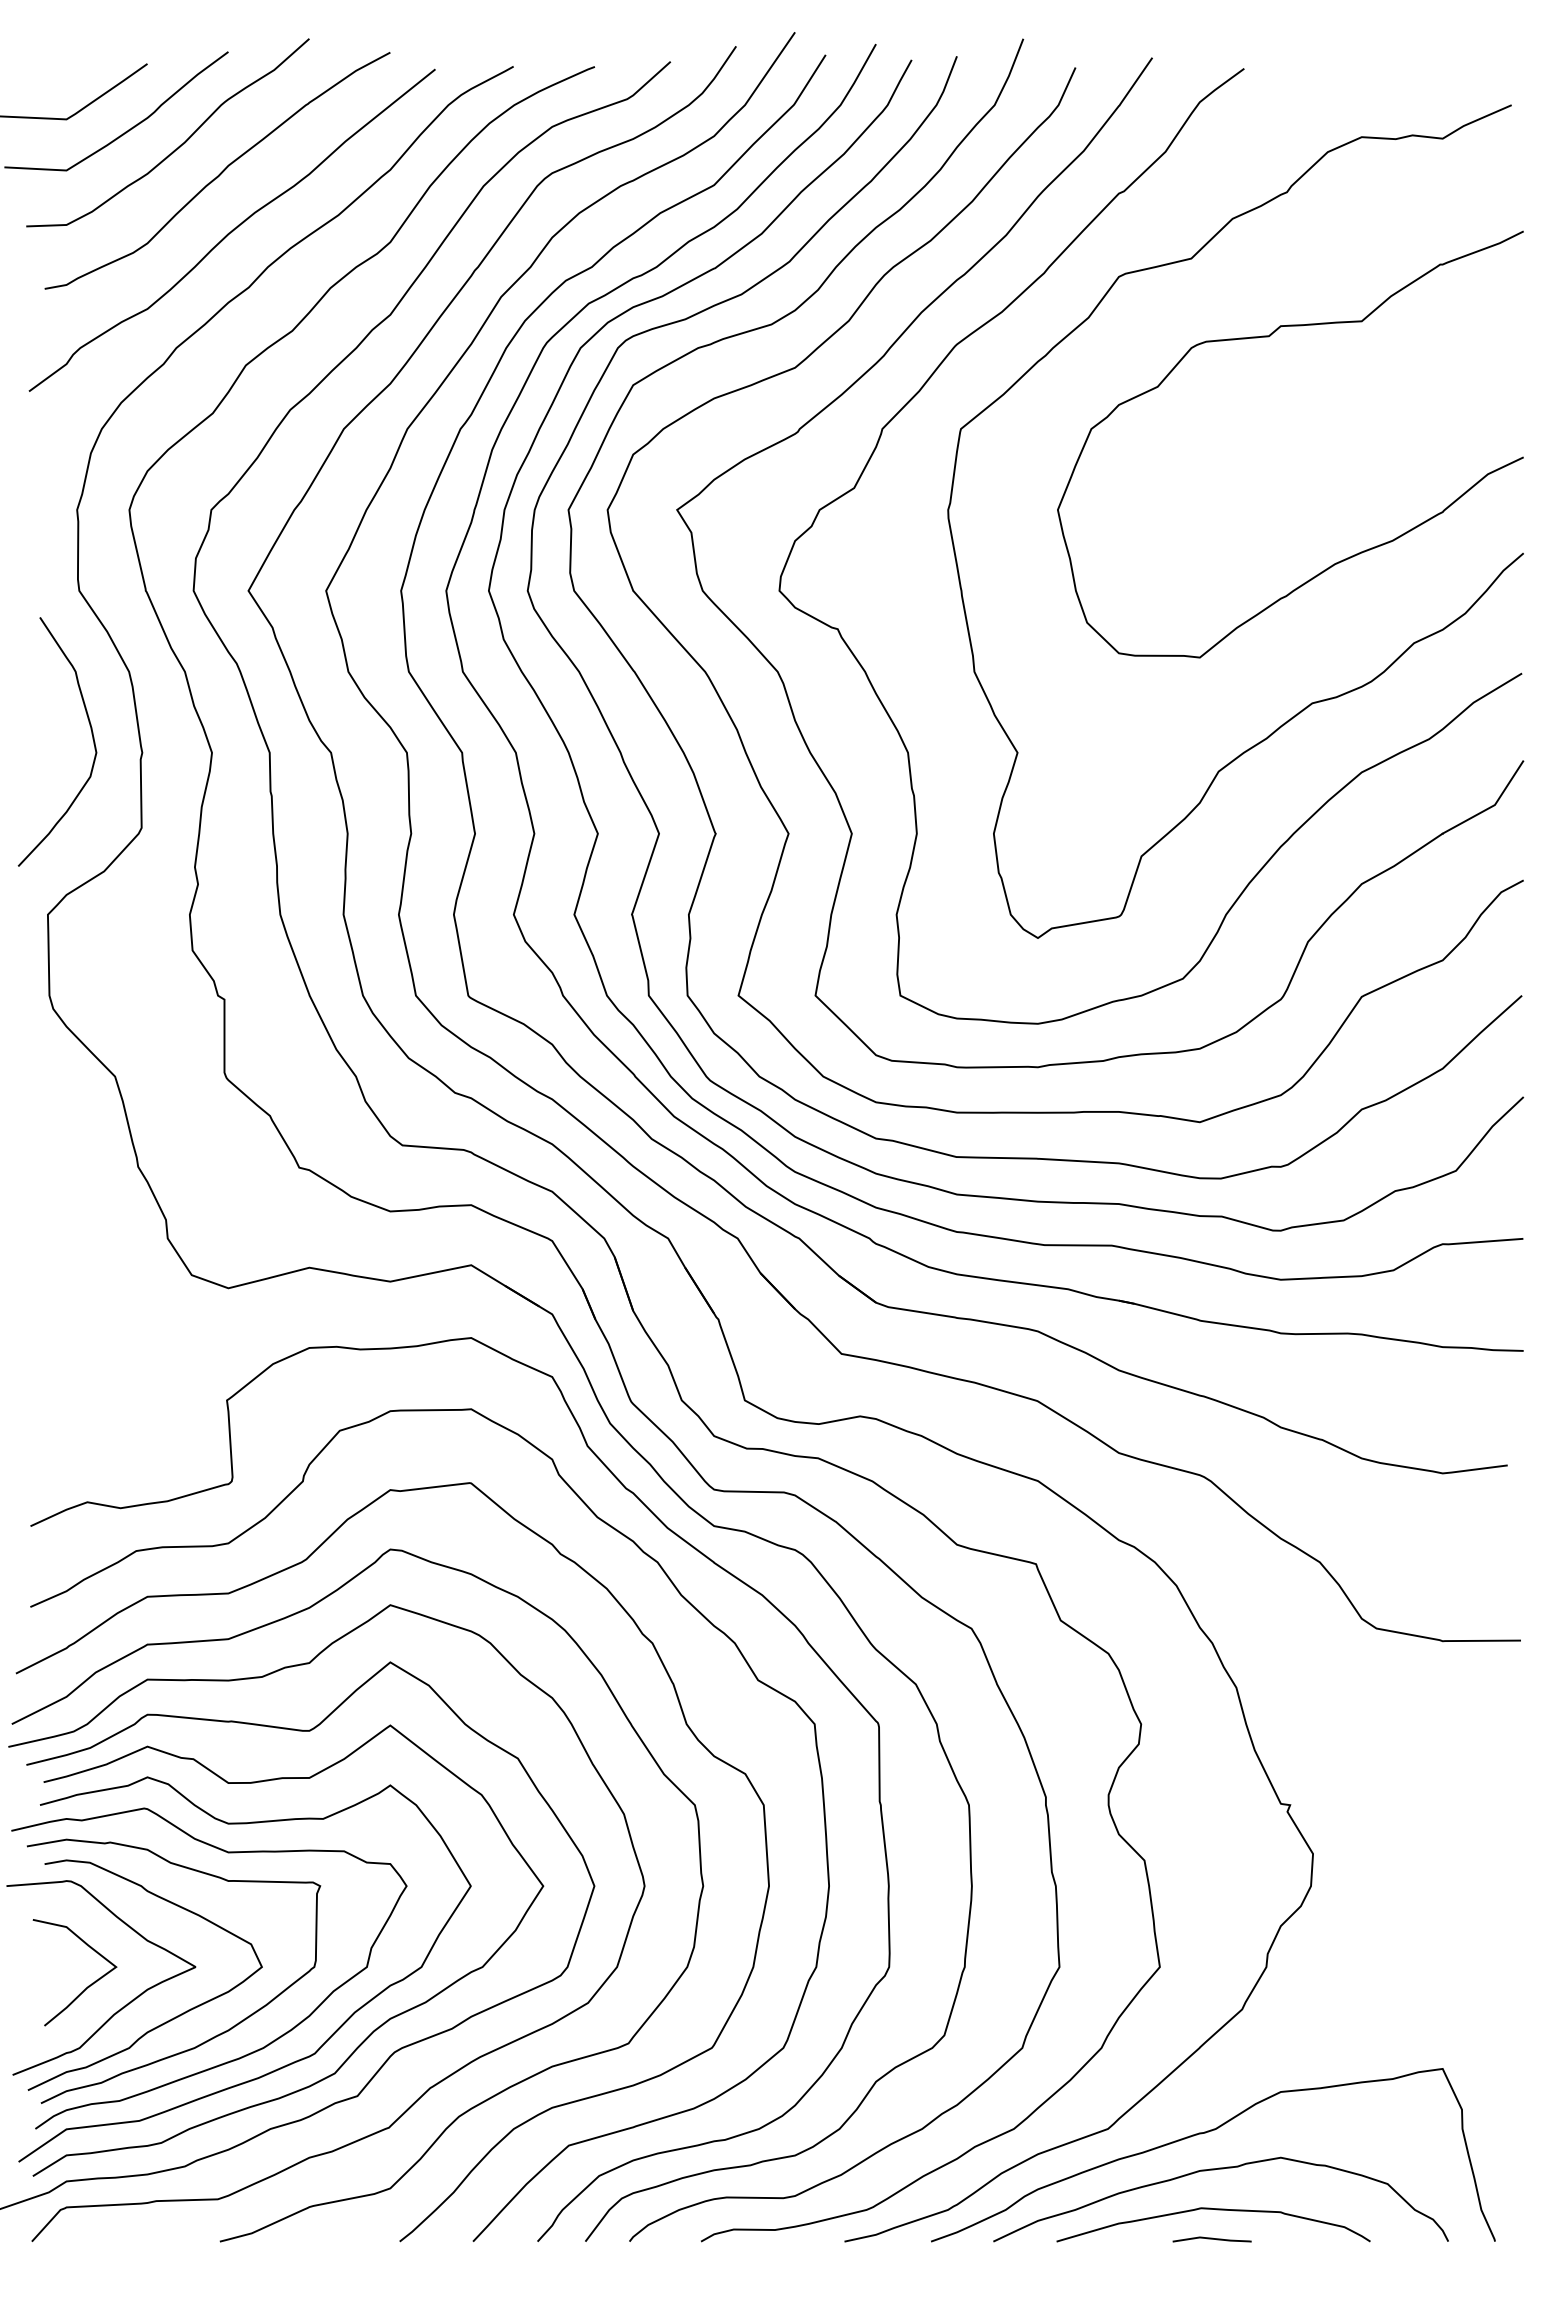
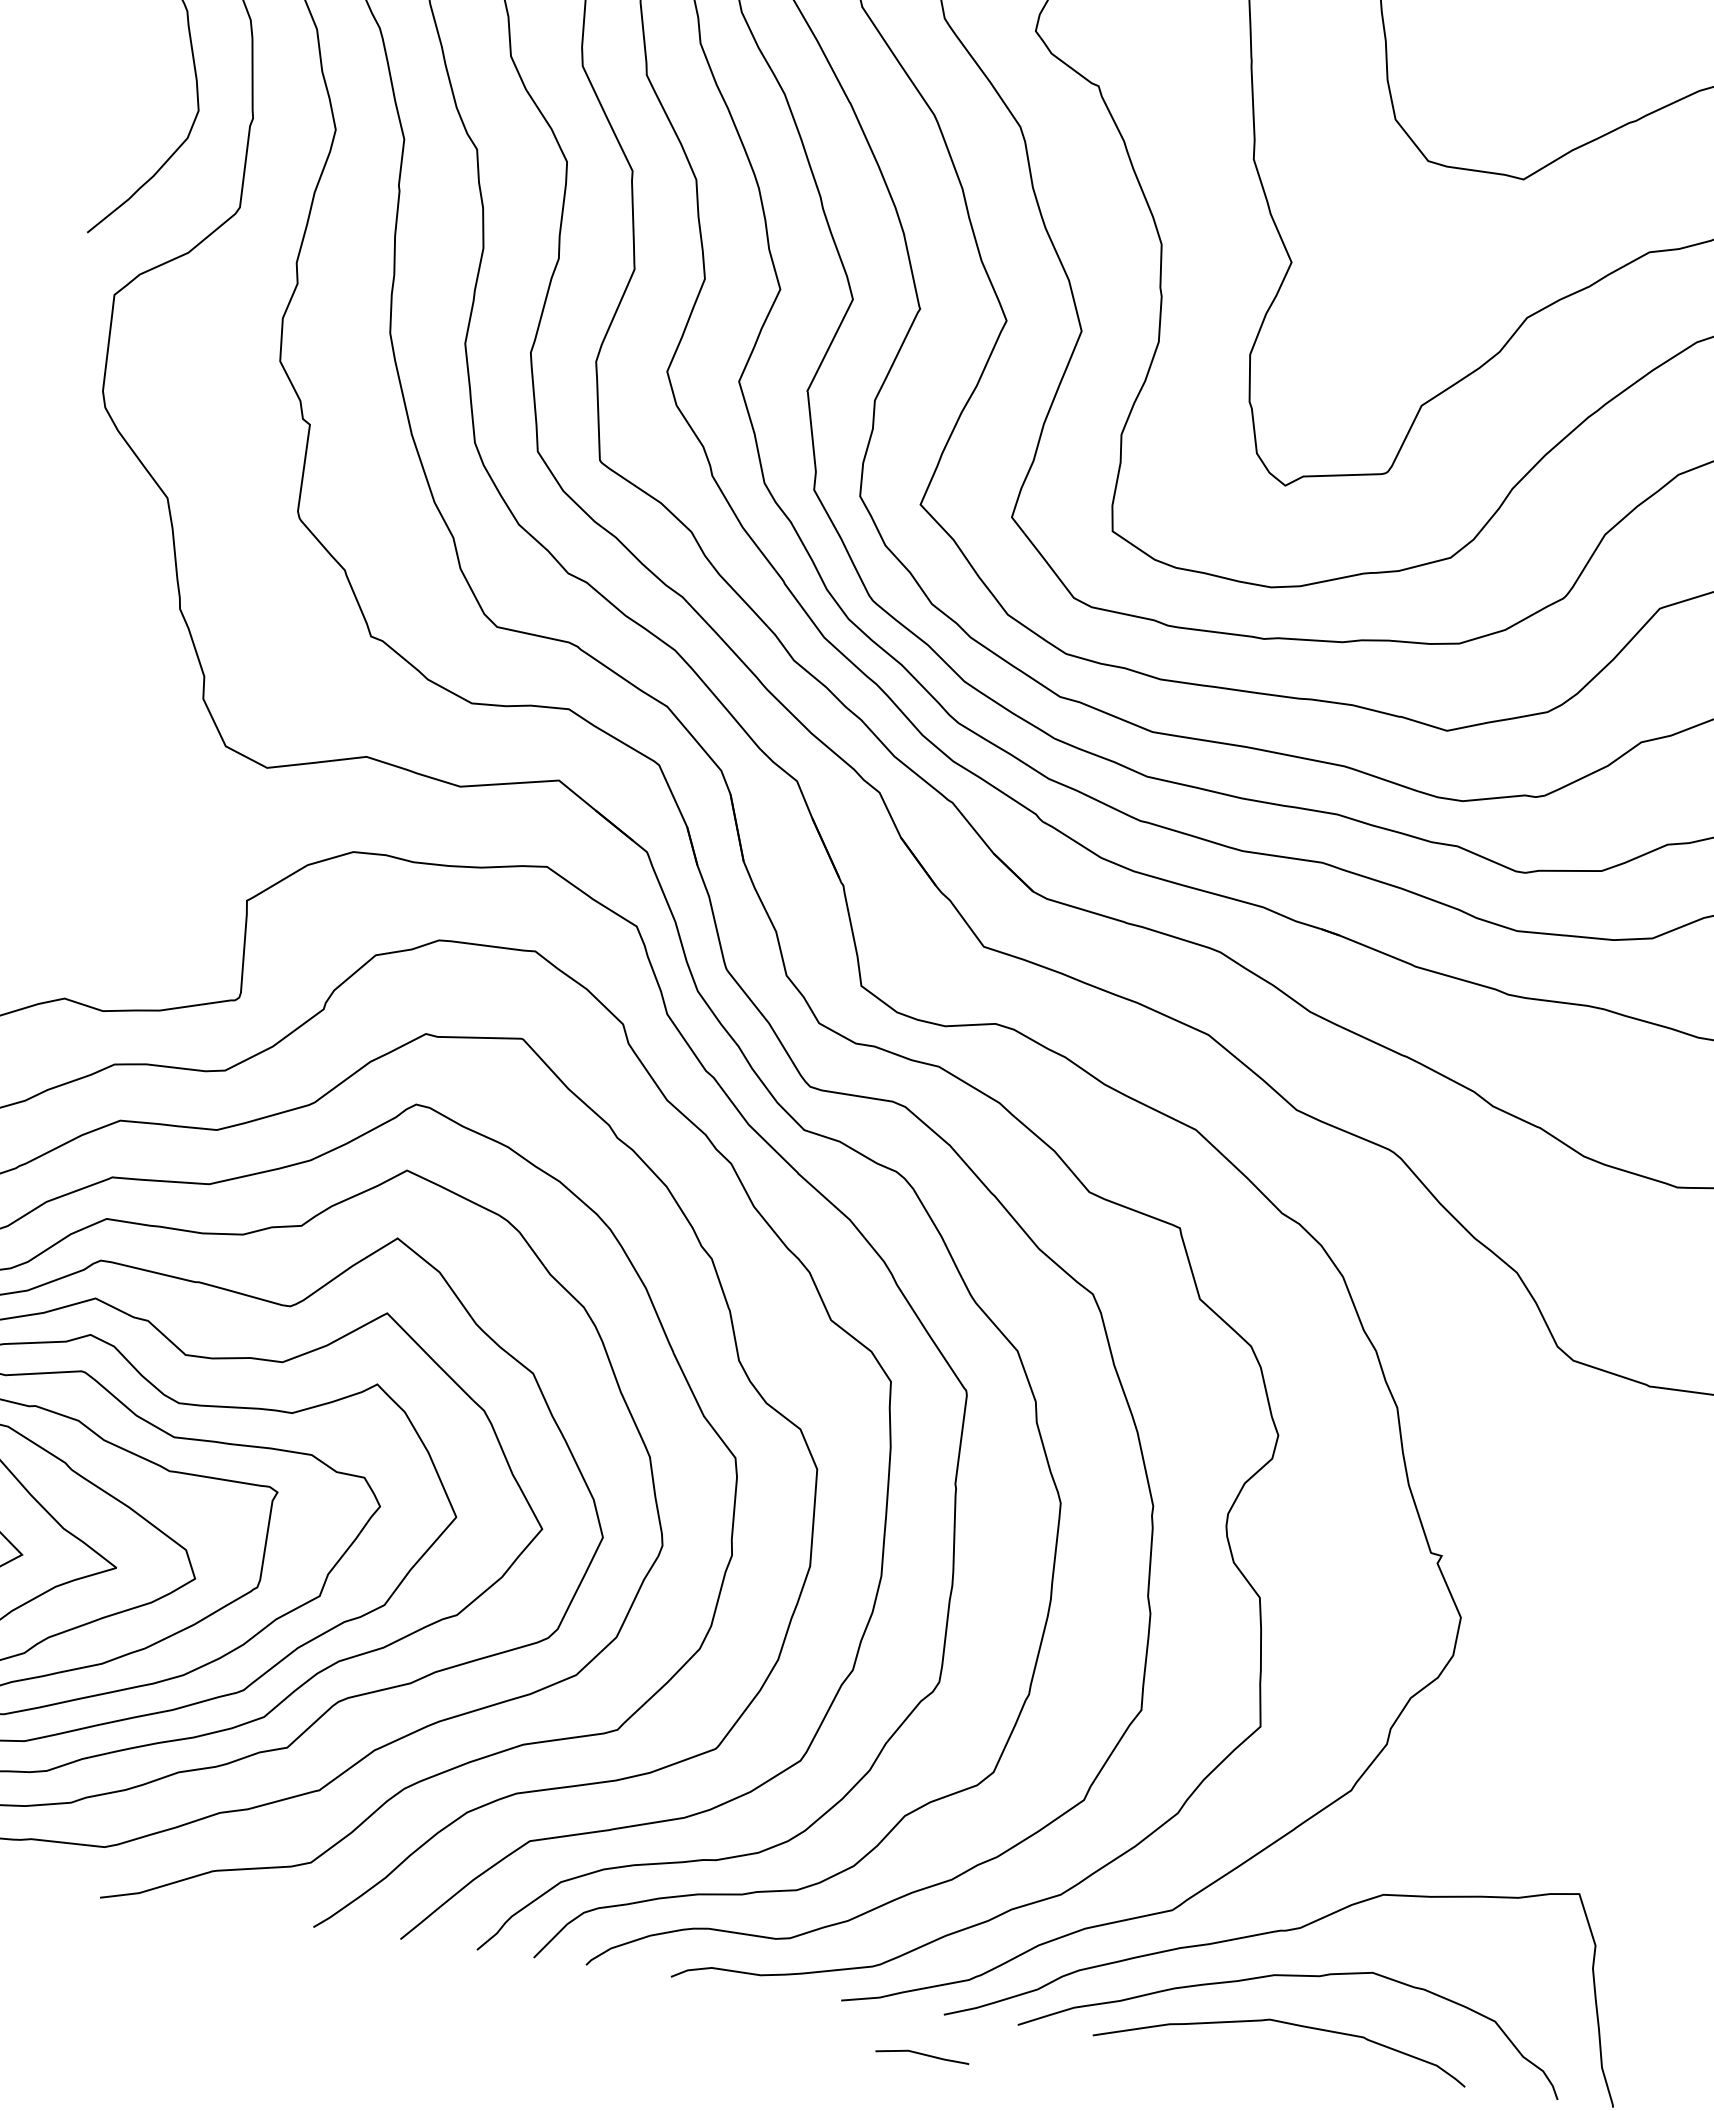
line: (1211, 2239) -> (921, 2055), moved

